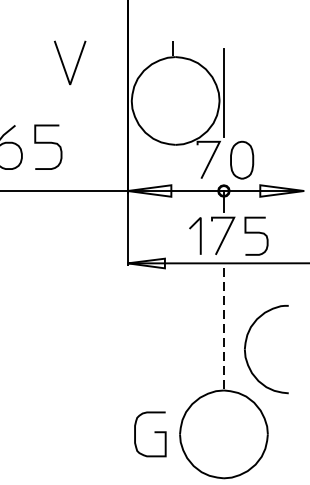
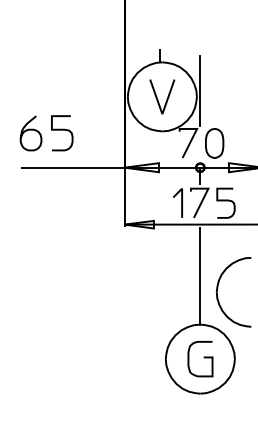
curve: (63, 62) -> (157, 96), moved
line: (224, 329) -> (200, 276), dashed -> solid
curve: (154, 432) -> (203, 357), moved

